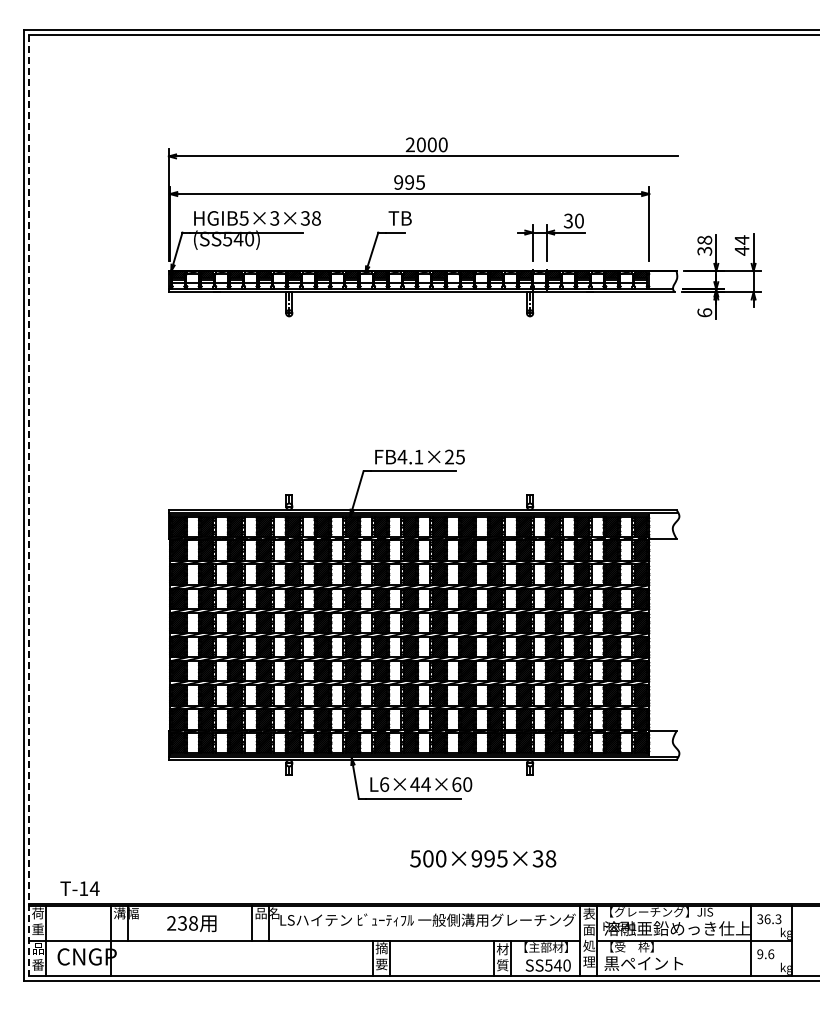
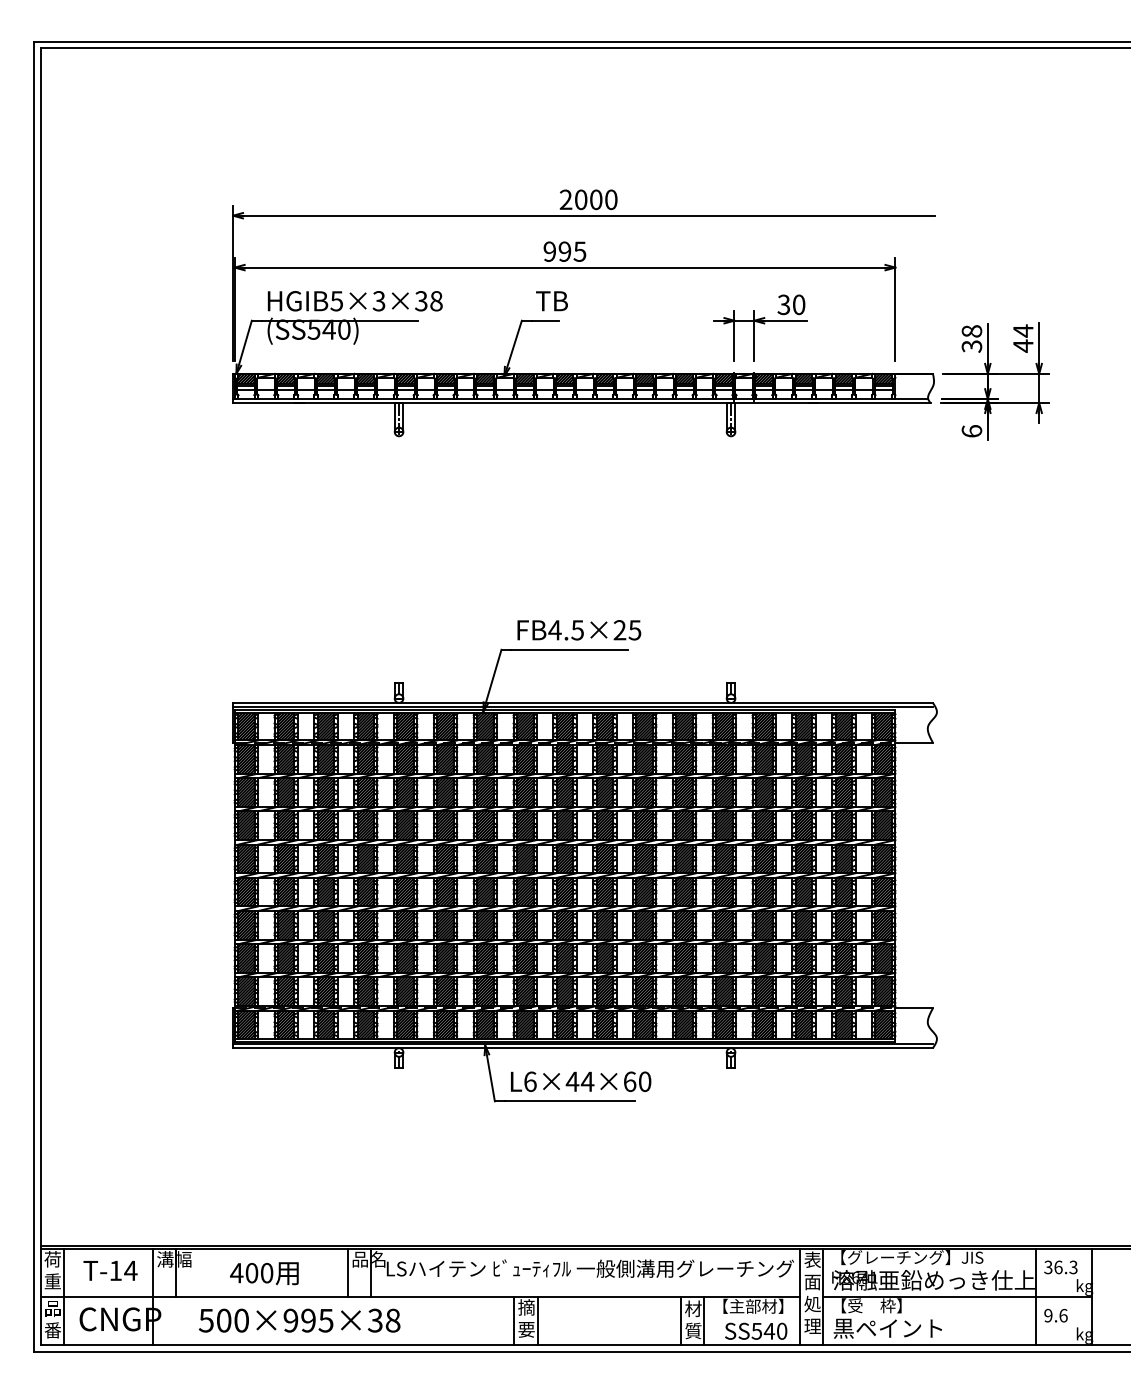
text: (418, 456) -> (577, 629), FB4.1×25 -> FB4.5×25
line: (29, 505) -> (40, 697), dashed -> solid
text: (483, 858) -> (300, 1320), moved
text: (79, 888) -> (109, 1270), moved
text: (182, 923) -> (251, 1273), 238 -> 400

